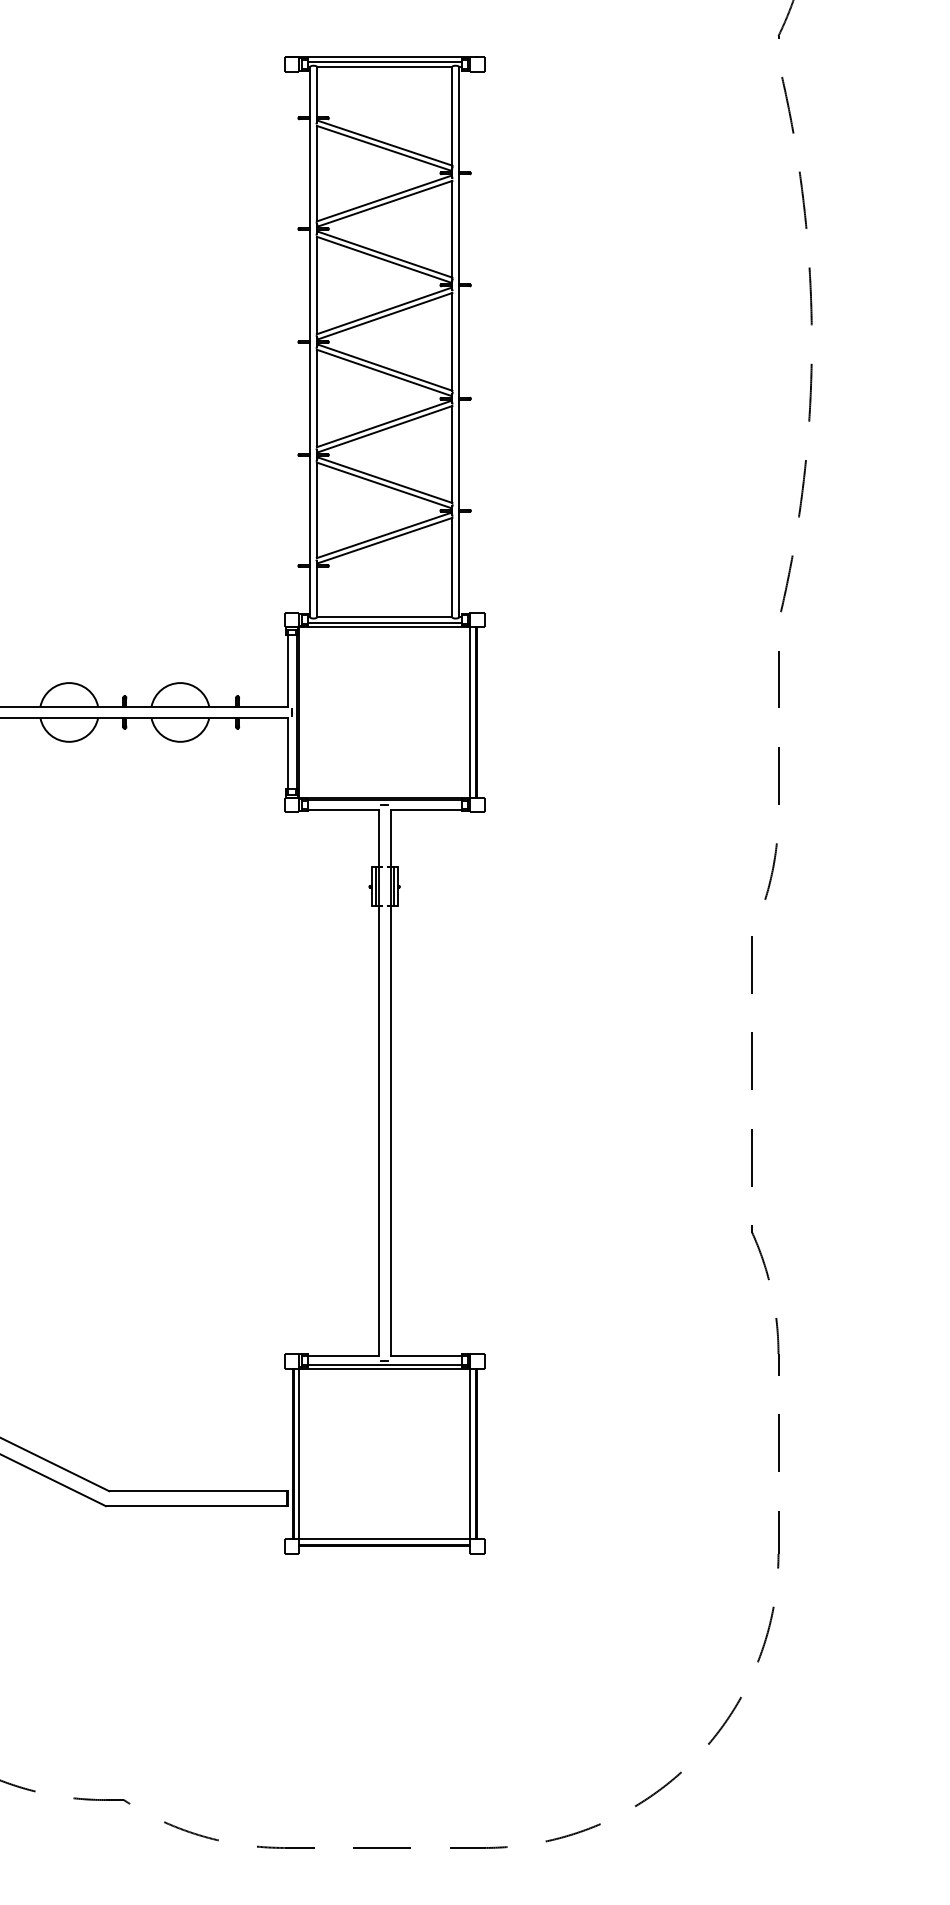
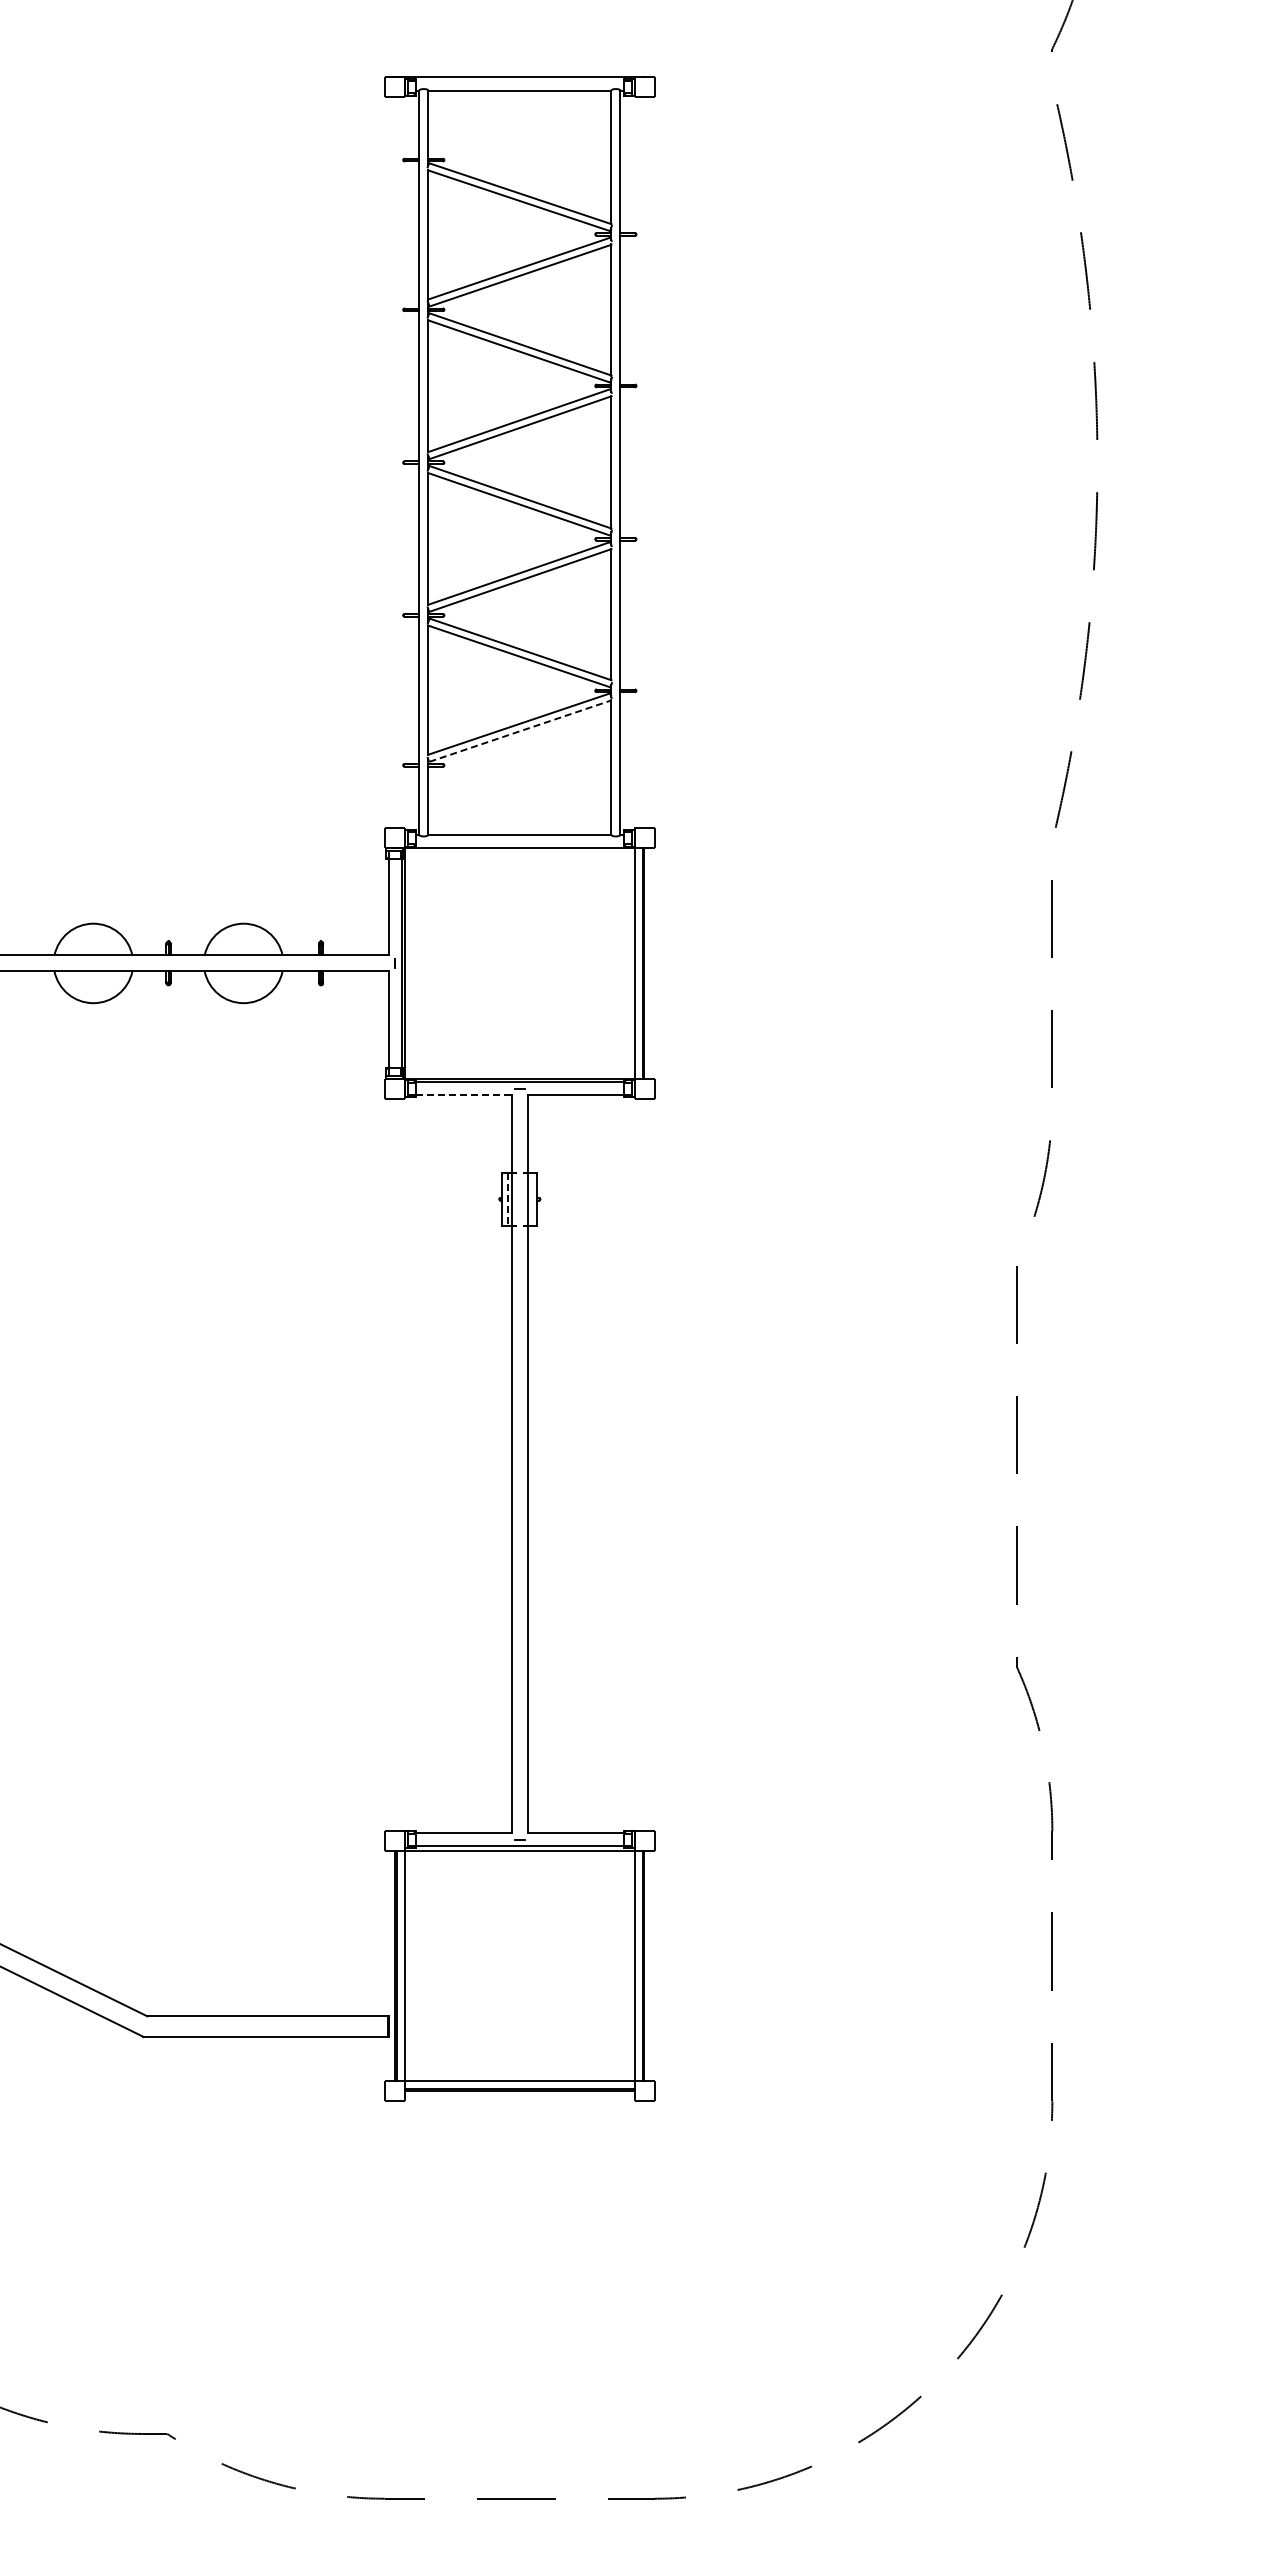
line: (384, 61) -> (519, 83), removed
line: (385, 540) -> (520, 730), solid -> dashed
line: (384, 622) -> (519, 841), removed
line: (343, 810) -> (464, 1095), solid -> dashed
line: (393, 886) -> (531, 1198), removed
line: (375, 887) -> (507, 1199), solid -> dashed

